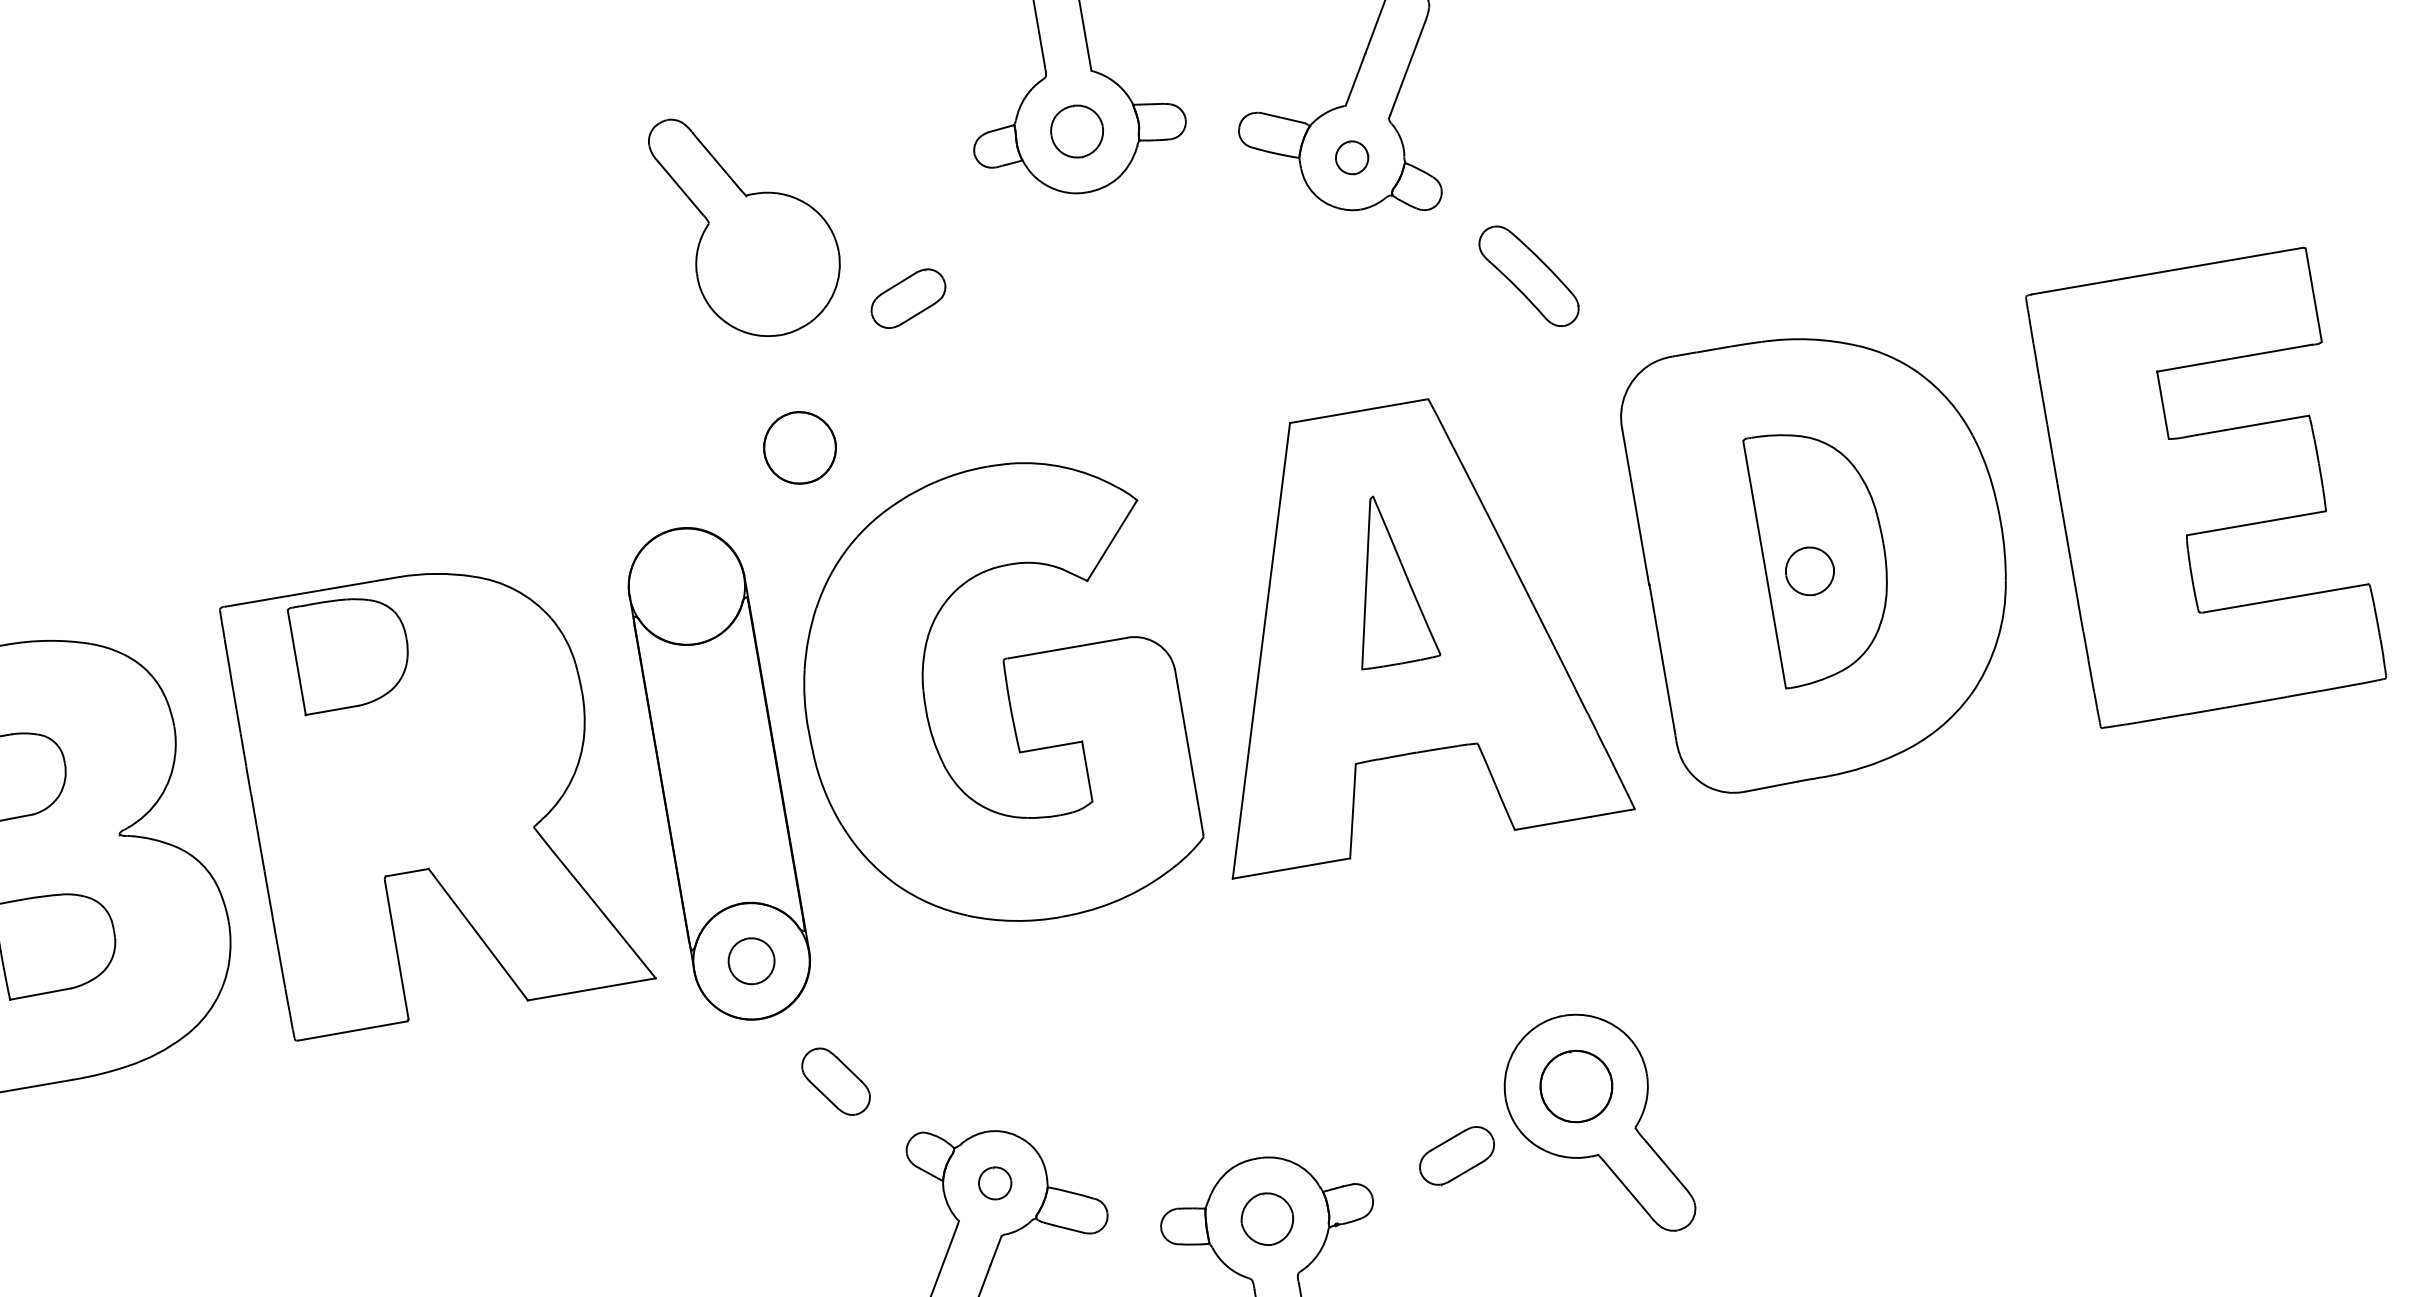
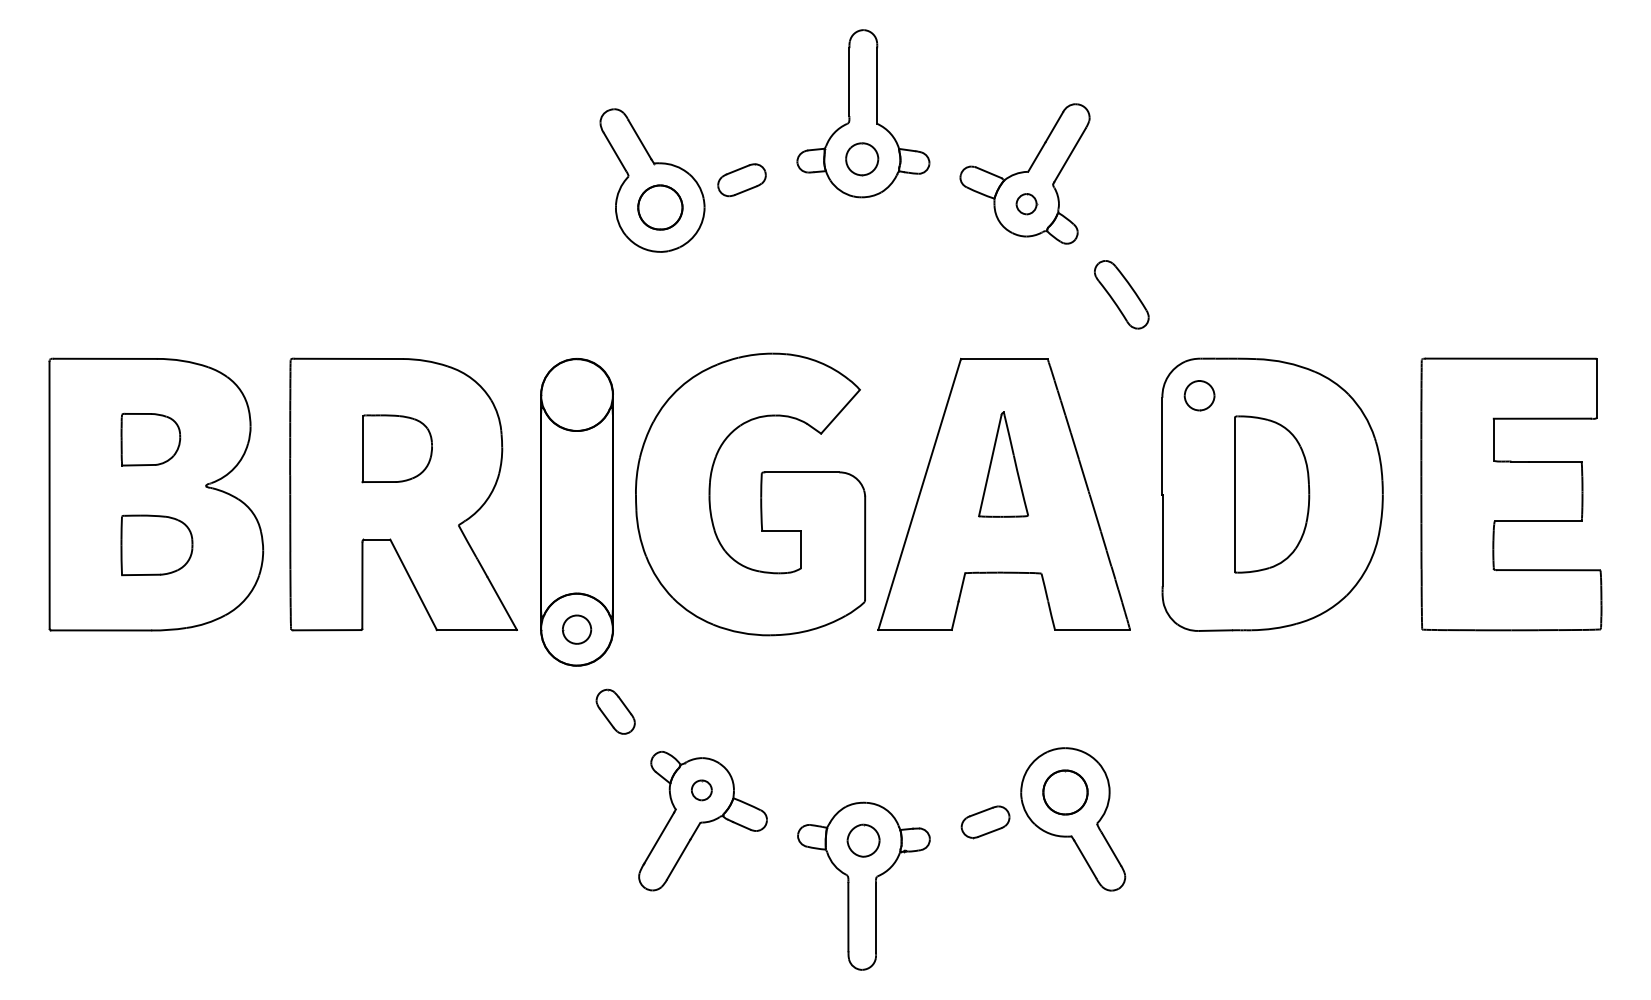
part: (907, 299) -> (741, 180), moved
part: (800, 447) -> (660, 207), moved
part: (1809, 571) -> (1199, 395), moved
part: (350, 652) -> (396, 448), moved

